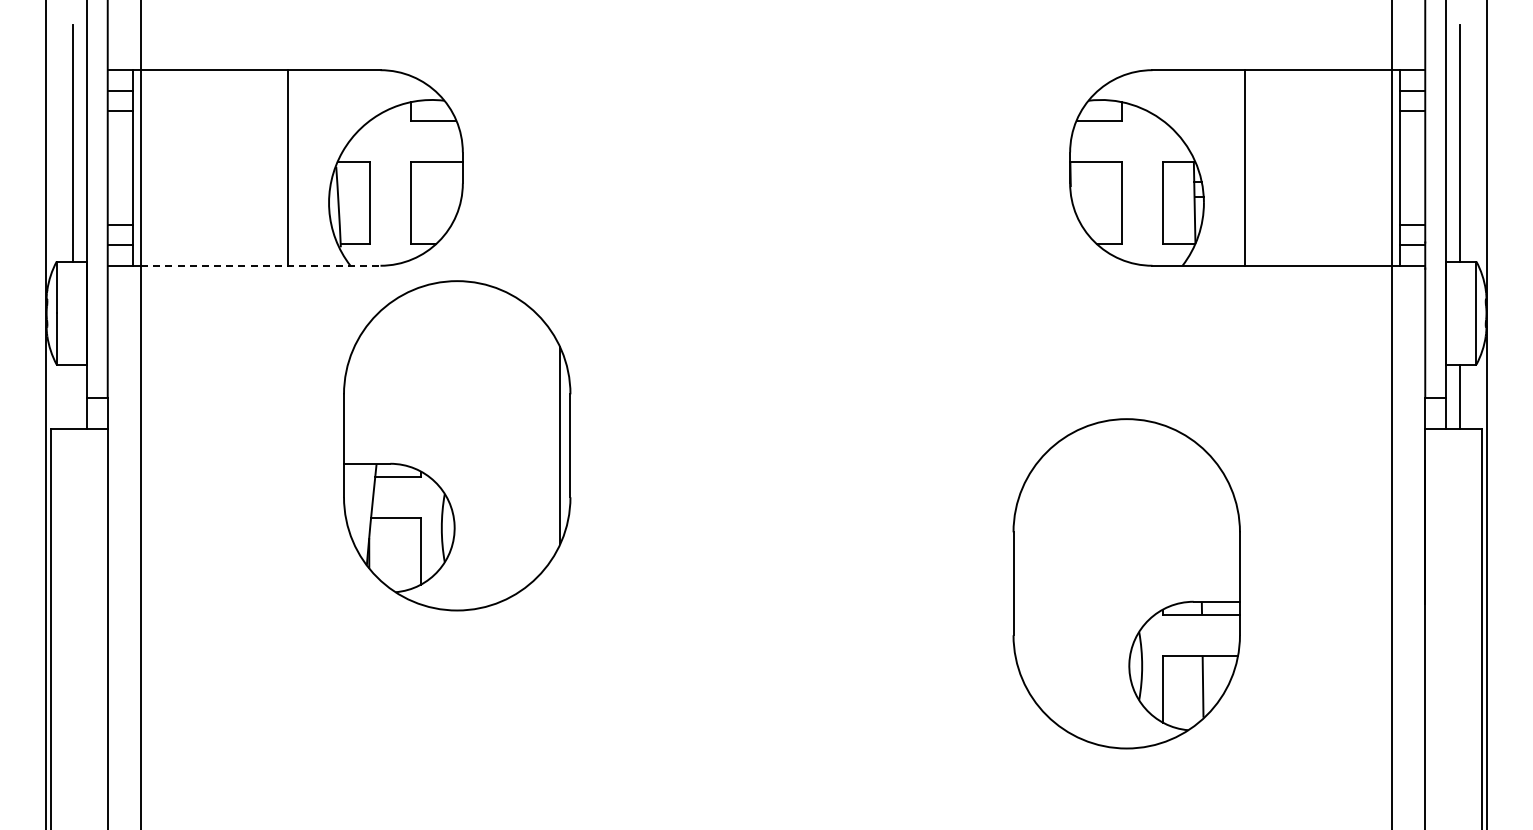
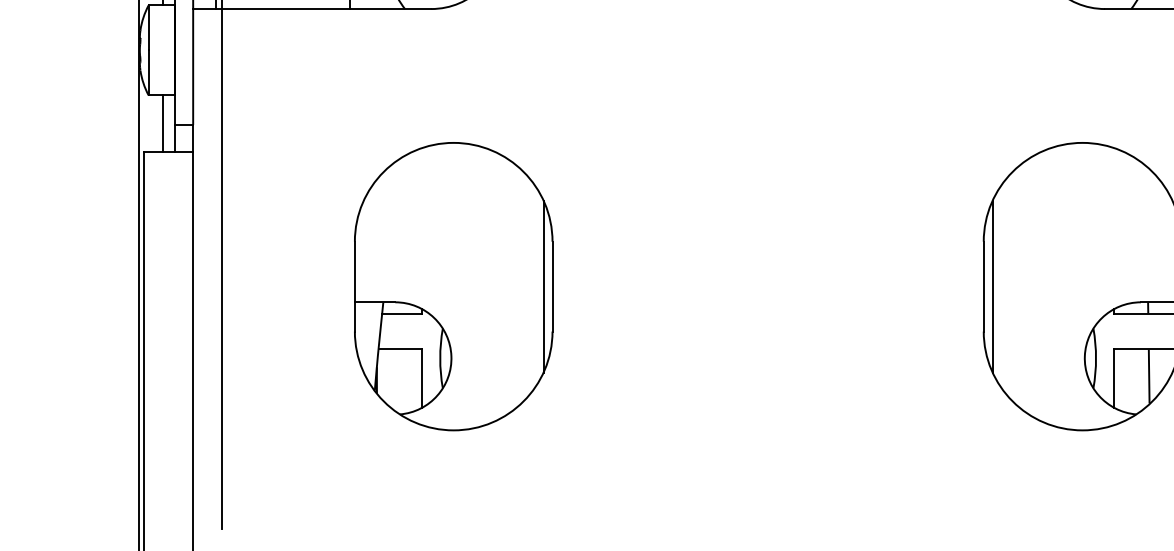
line: (260, 265) -> (326, 8), dashed -> solid
line: (73, 396) -> (163, 123), added
part: (457, 445) -> (453, 286), moved
line: (1023, 583) -> (992, 286), added

